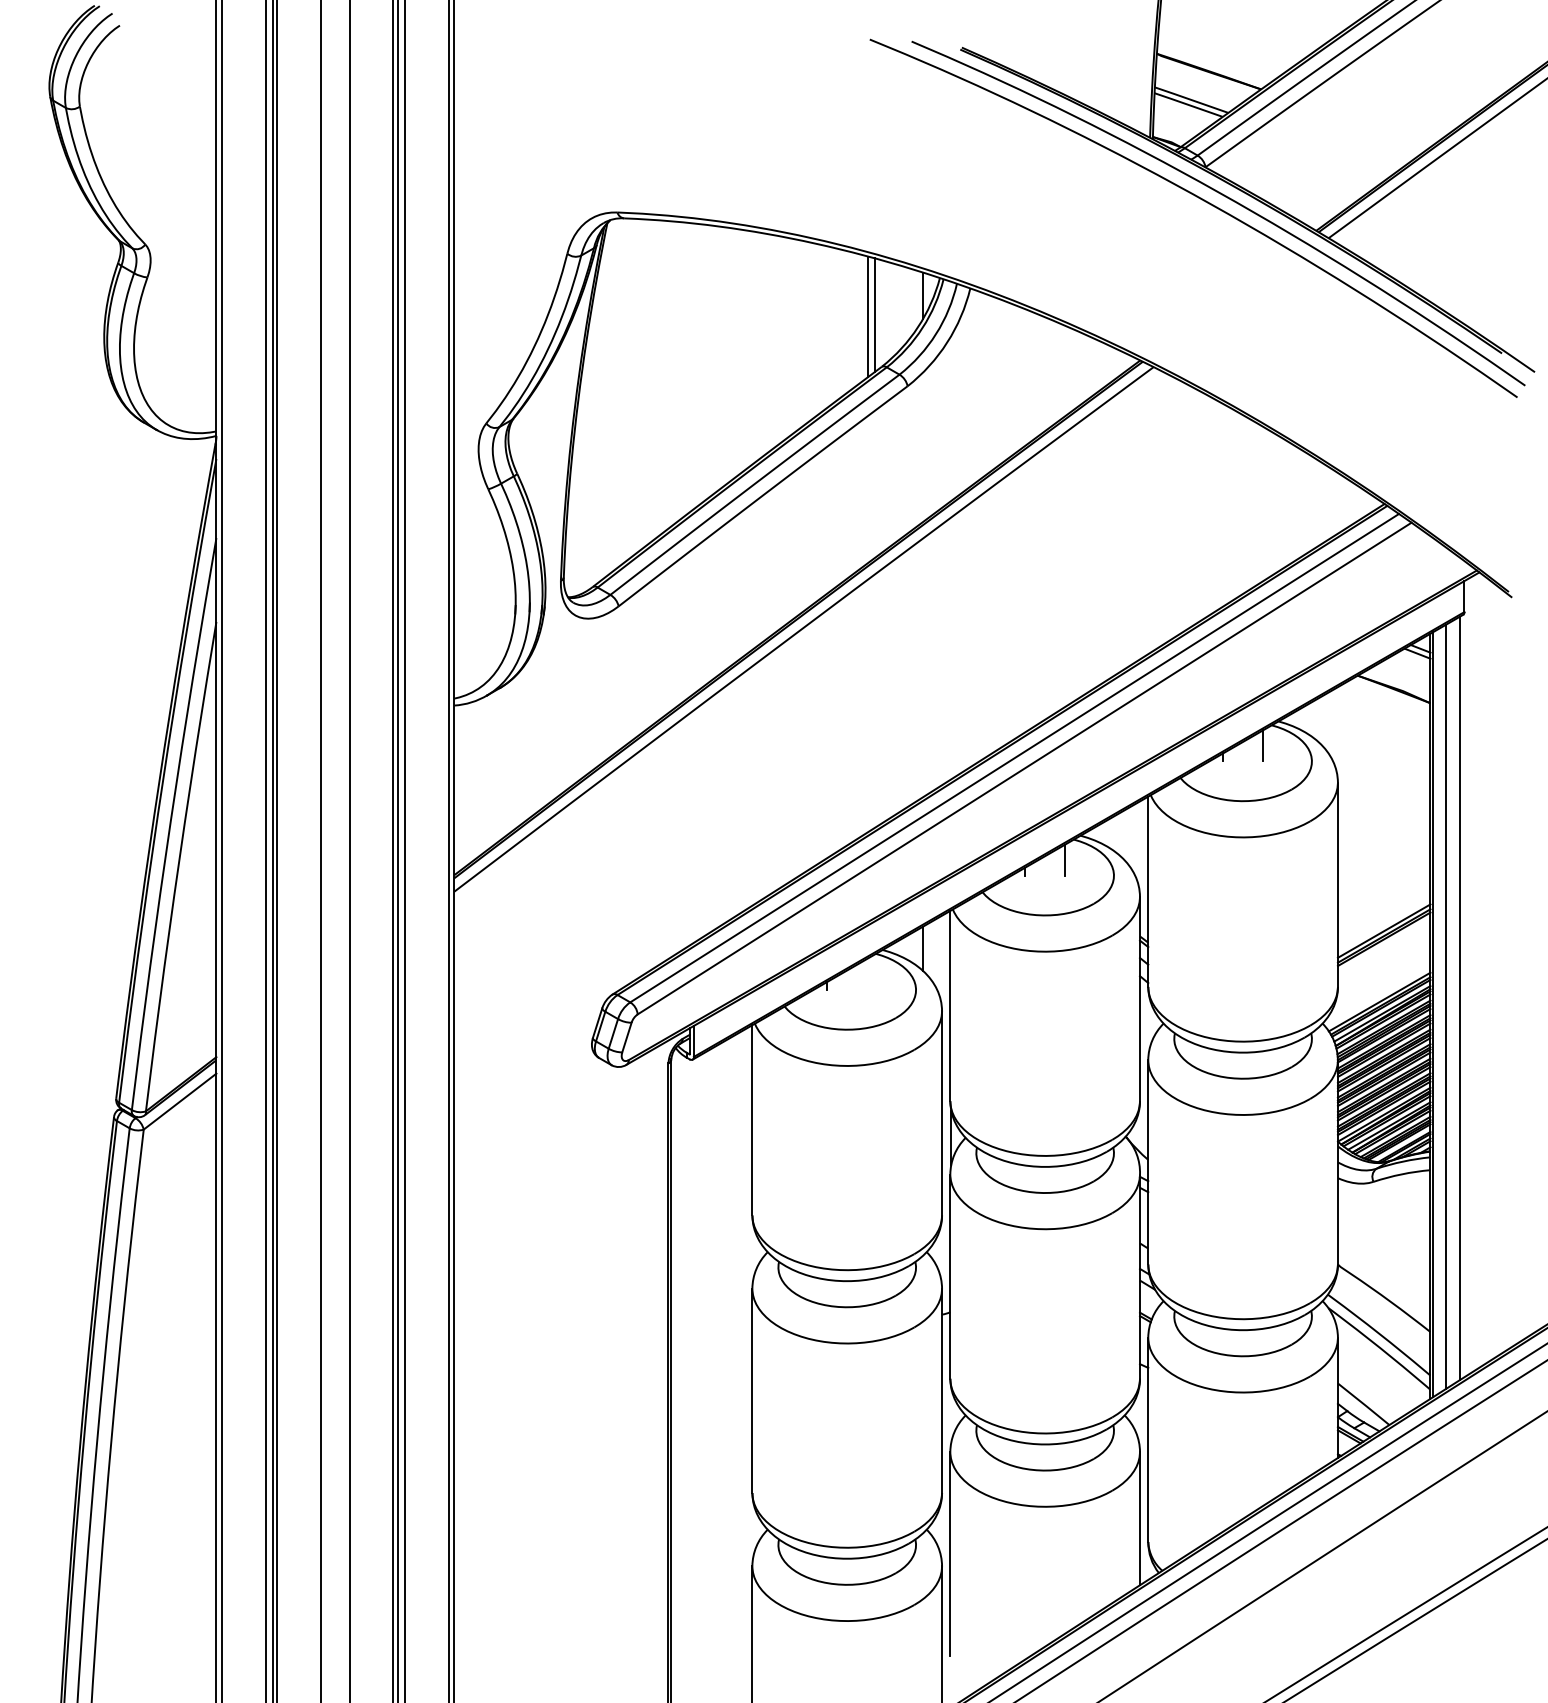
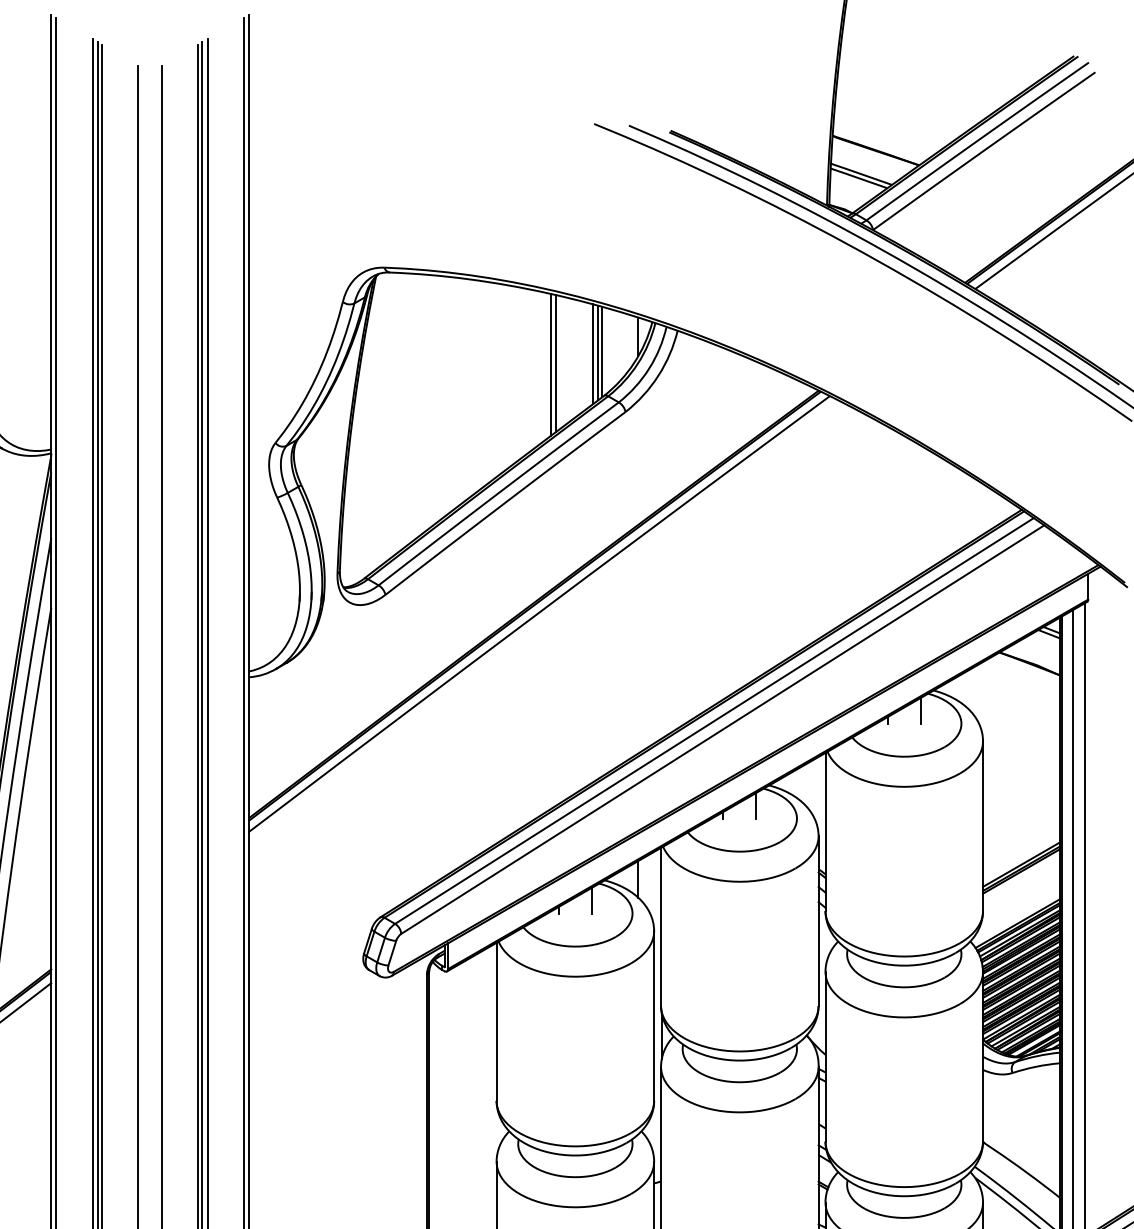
line: (879, 313) -> (602, 351), added
line: (824, 327) -> (556, 363), added
line: (818, 329) -> (551, 364), added
line: (867, 974) -> (592, 900), added

